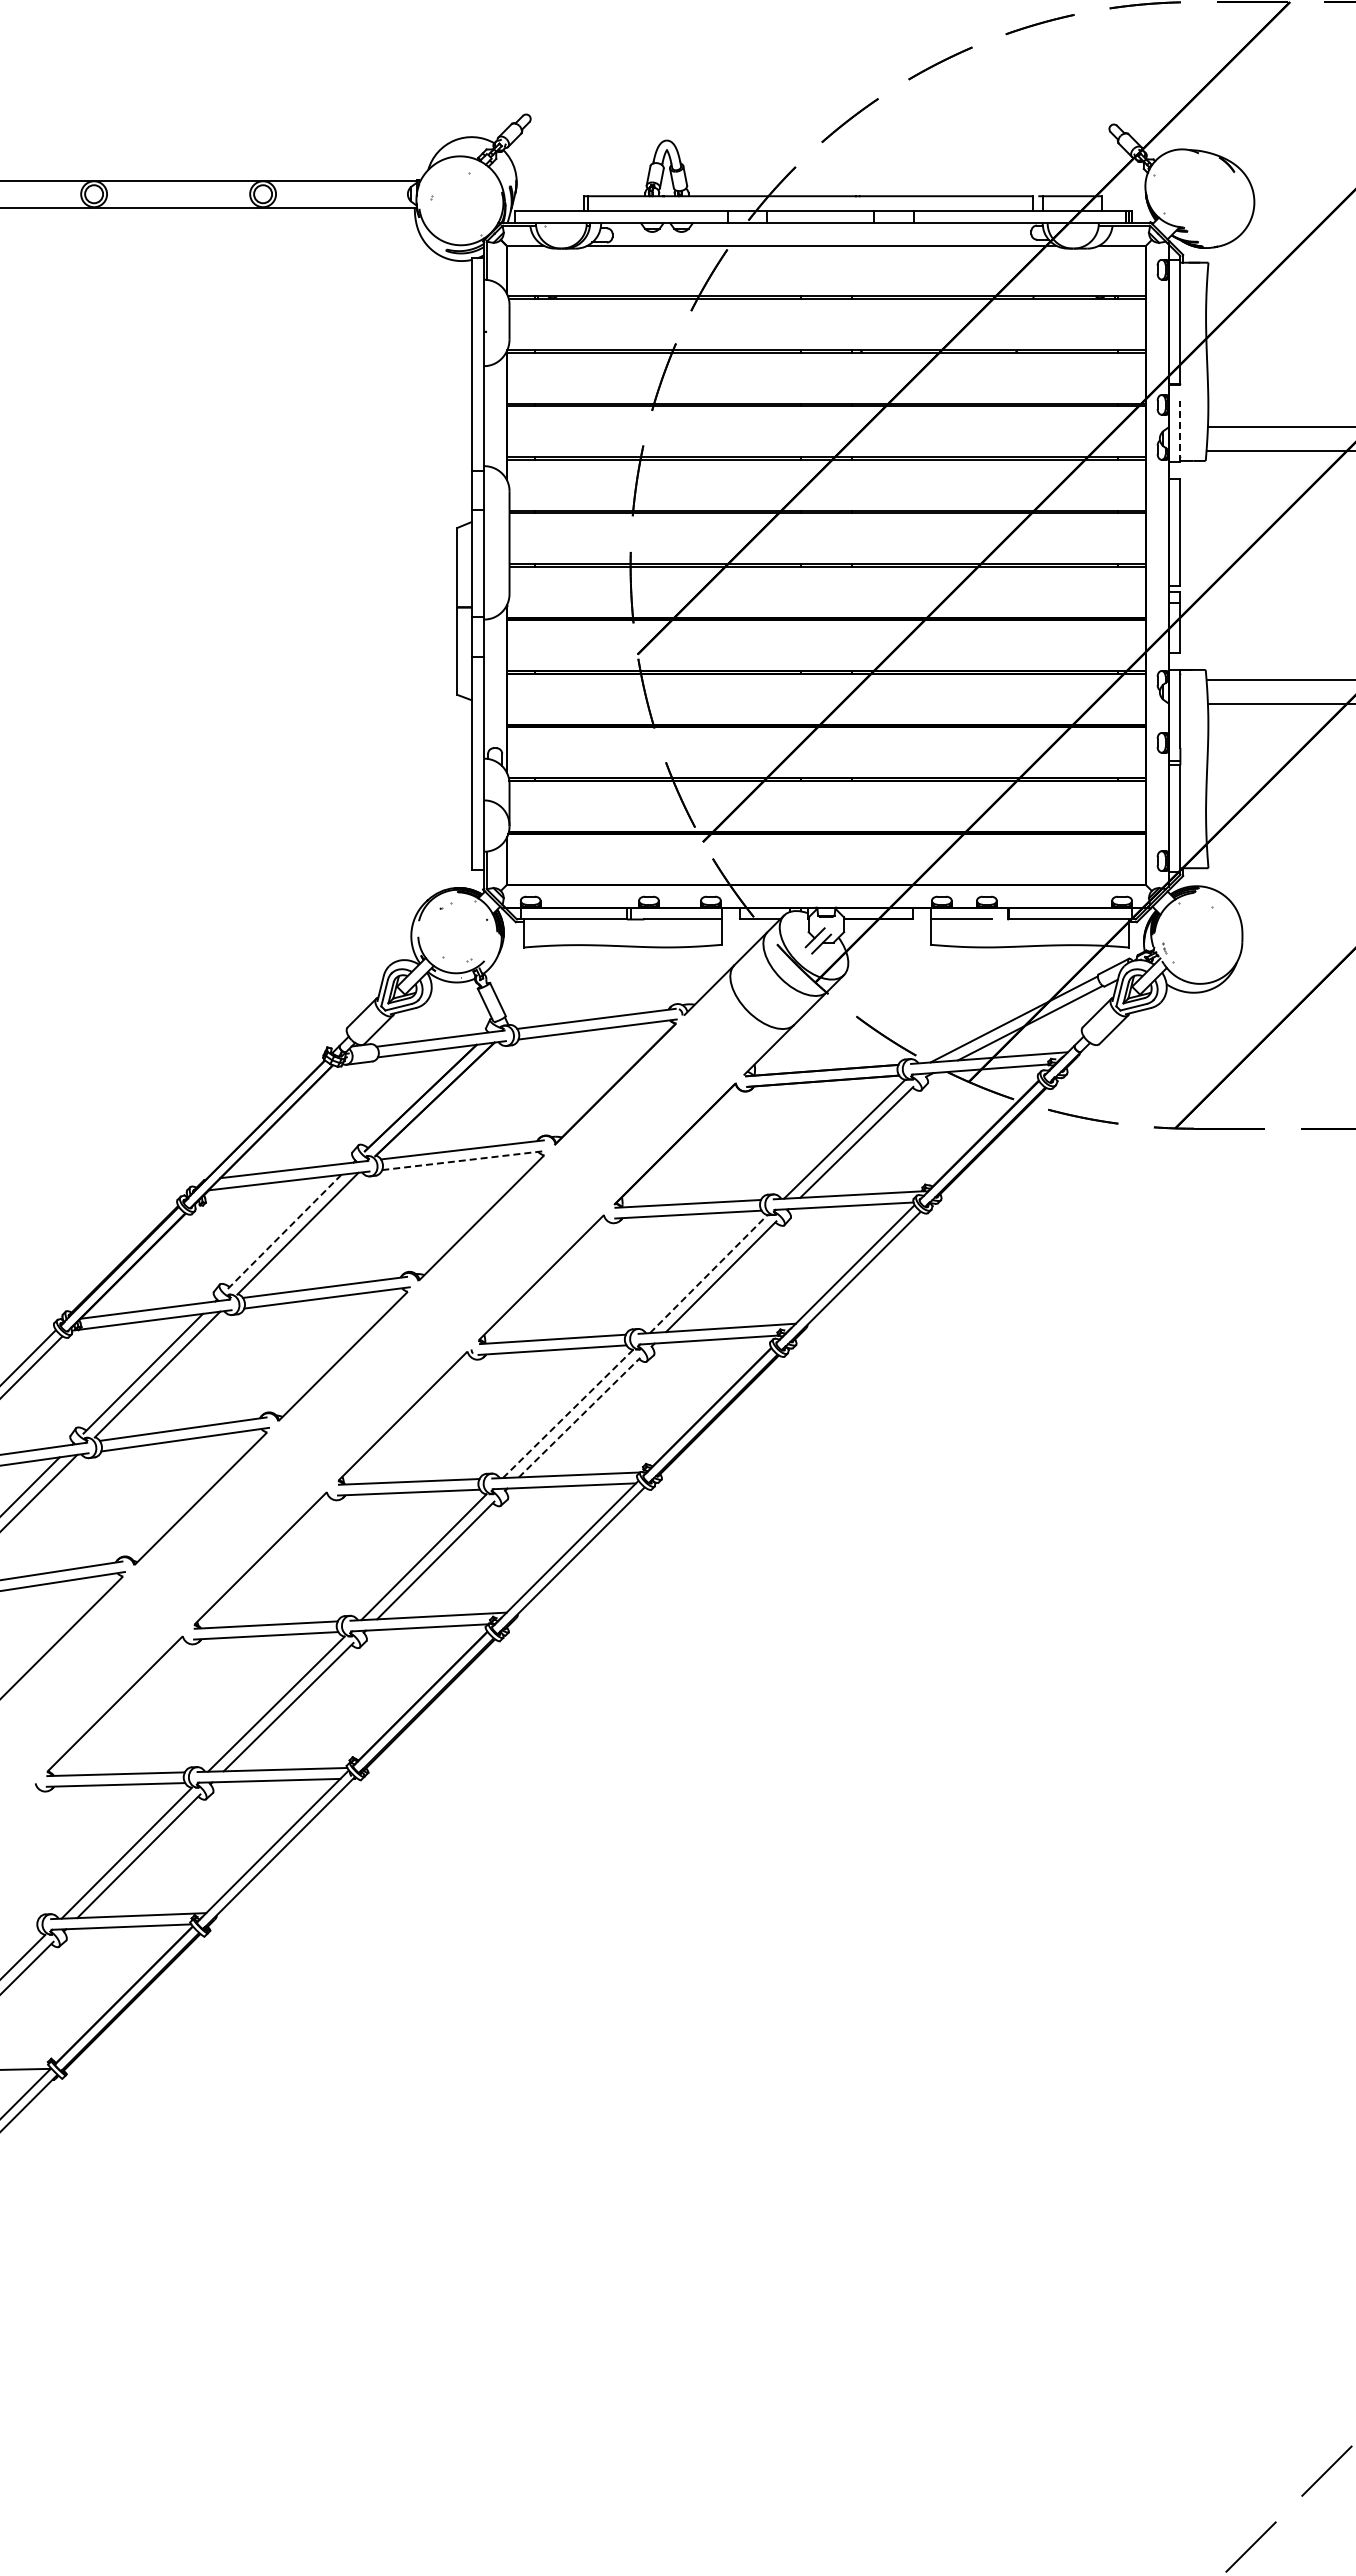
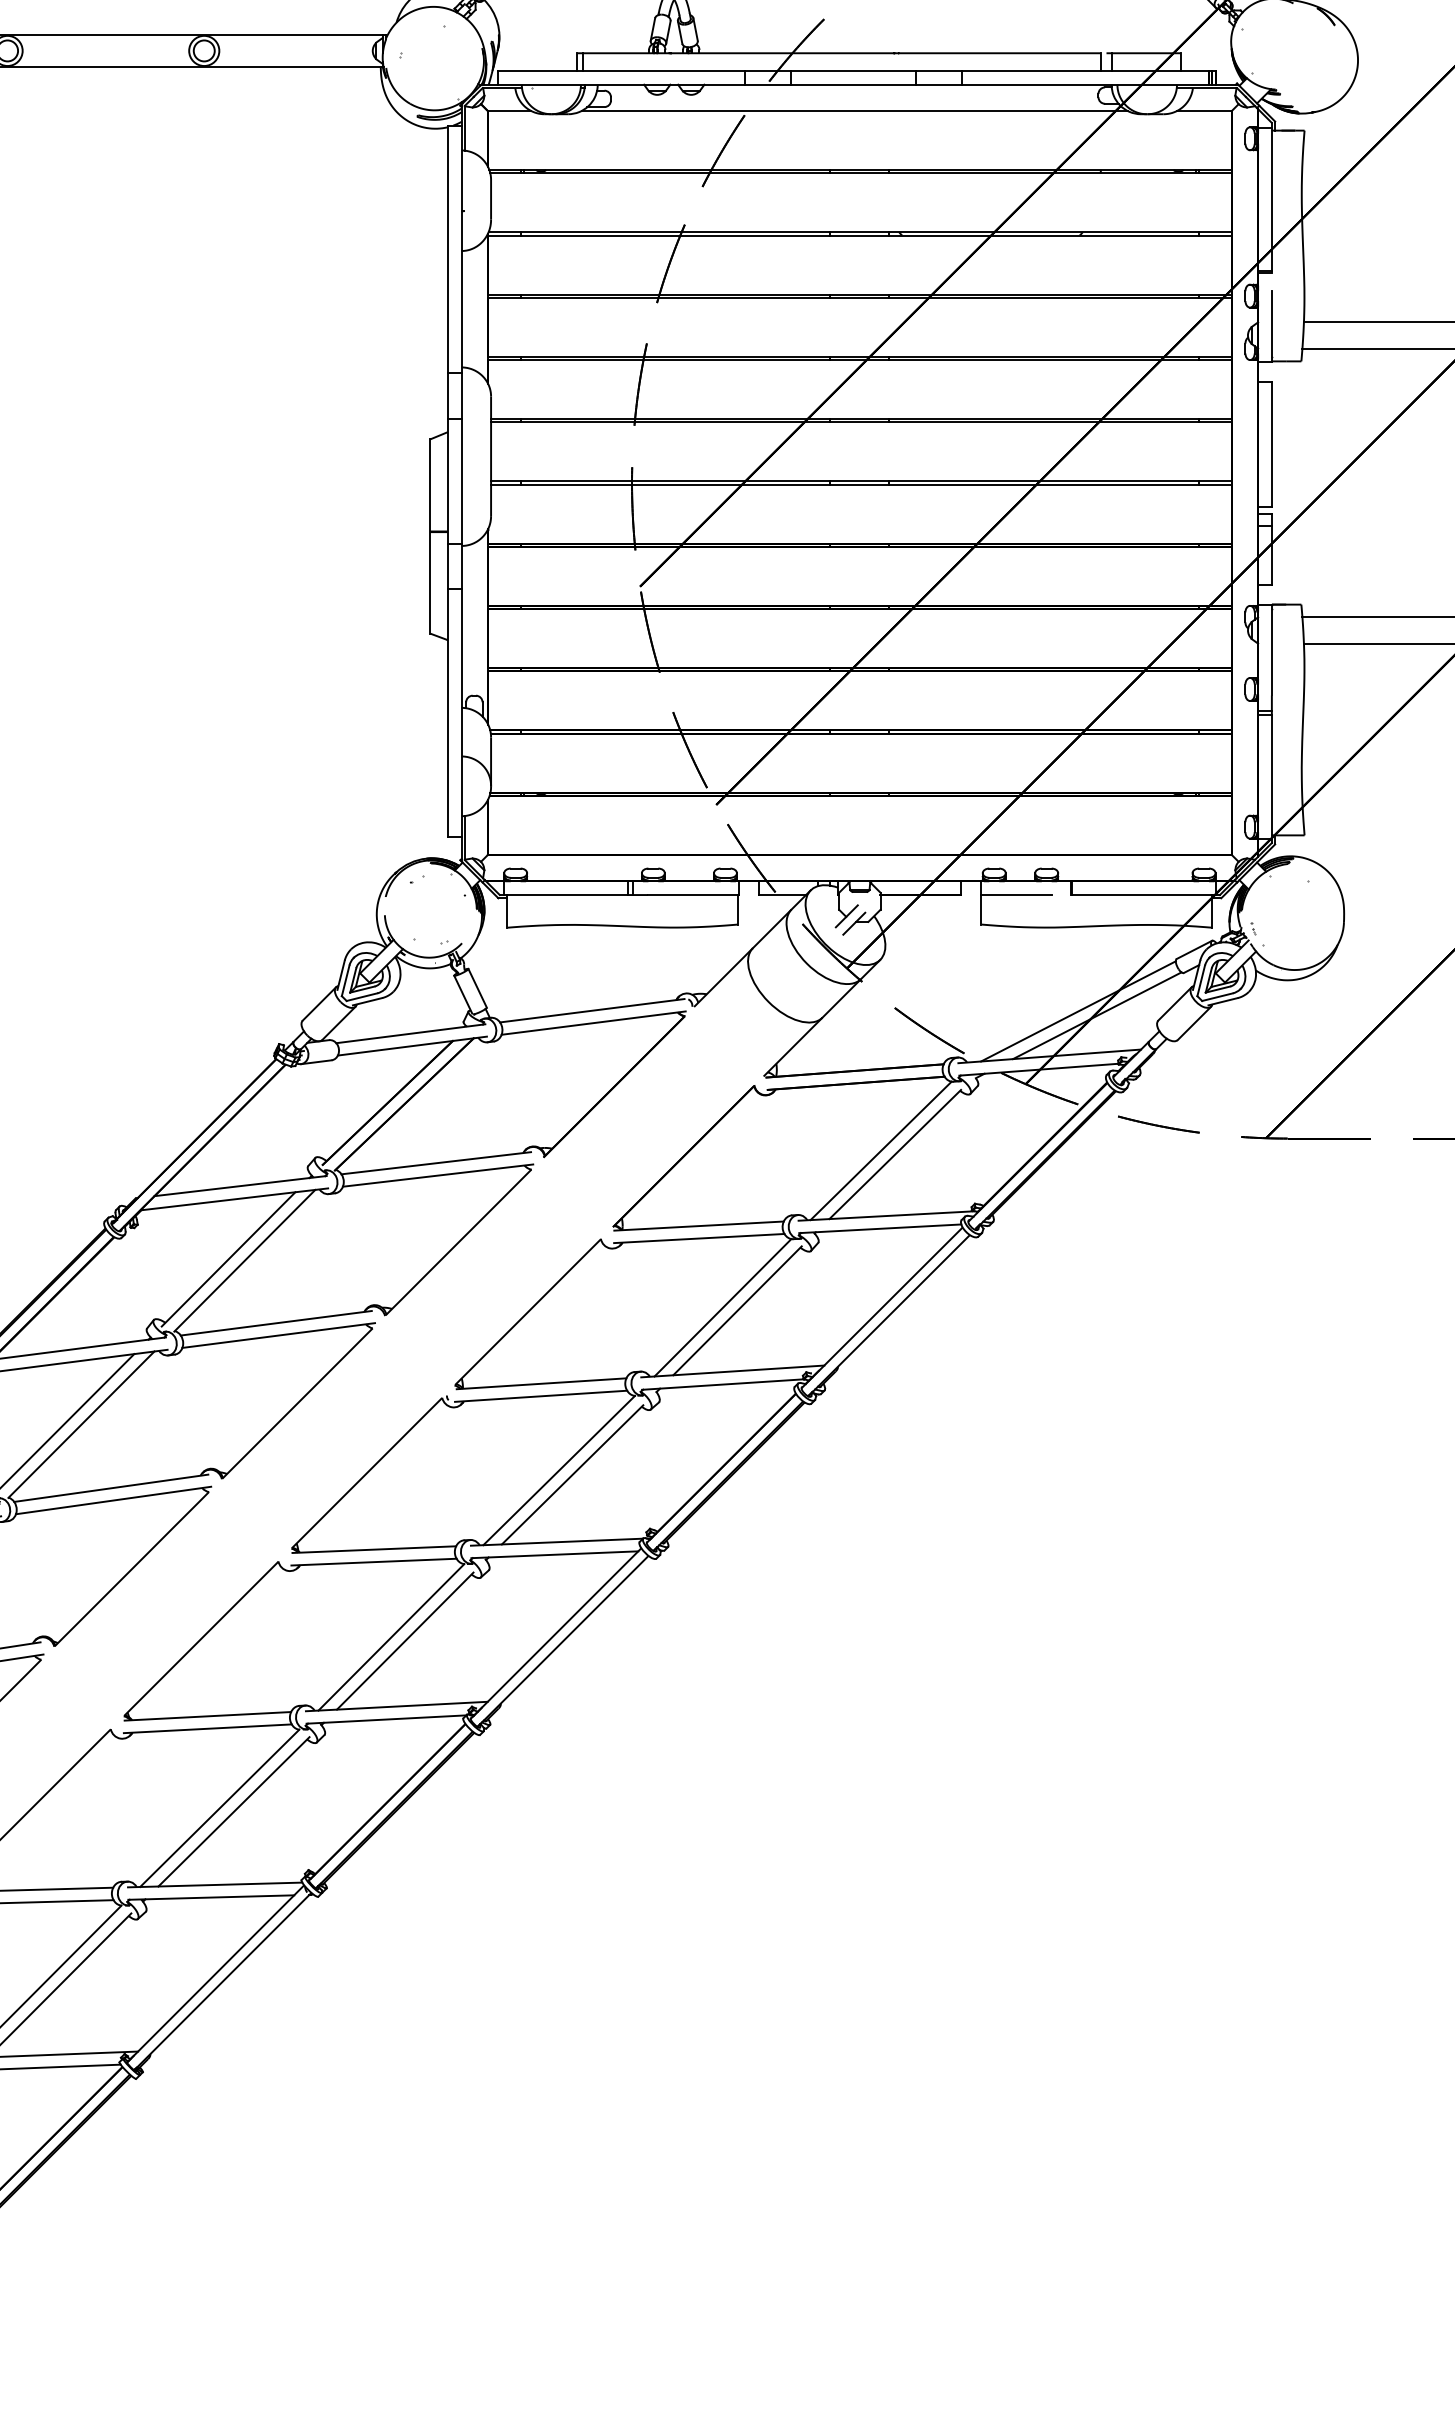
line: (1180, 431) -> (1272, 327), dashed -> solid
line: (464, 1160) -> (438, 1175), dashed -> solid
line: (283, 1232) -> (228, 1259), dashed -> solid
line: (709, 1273) -> (723, 1307), dashed -> solid
line: (568, 1413) -> (559, 1470), dashed -> solid
line: (579, 1417) -> (572, 1474), dashed -> solid

